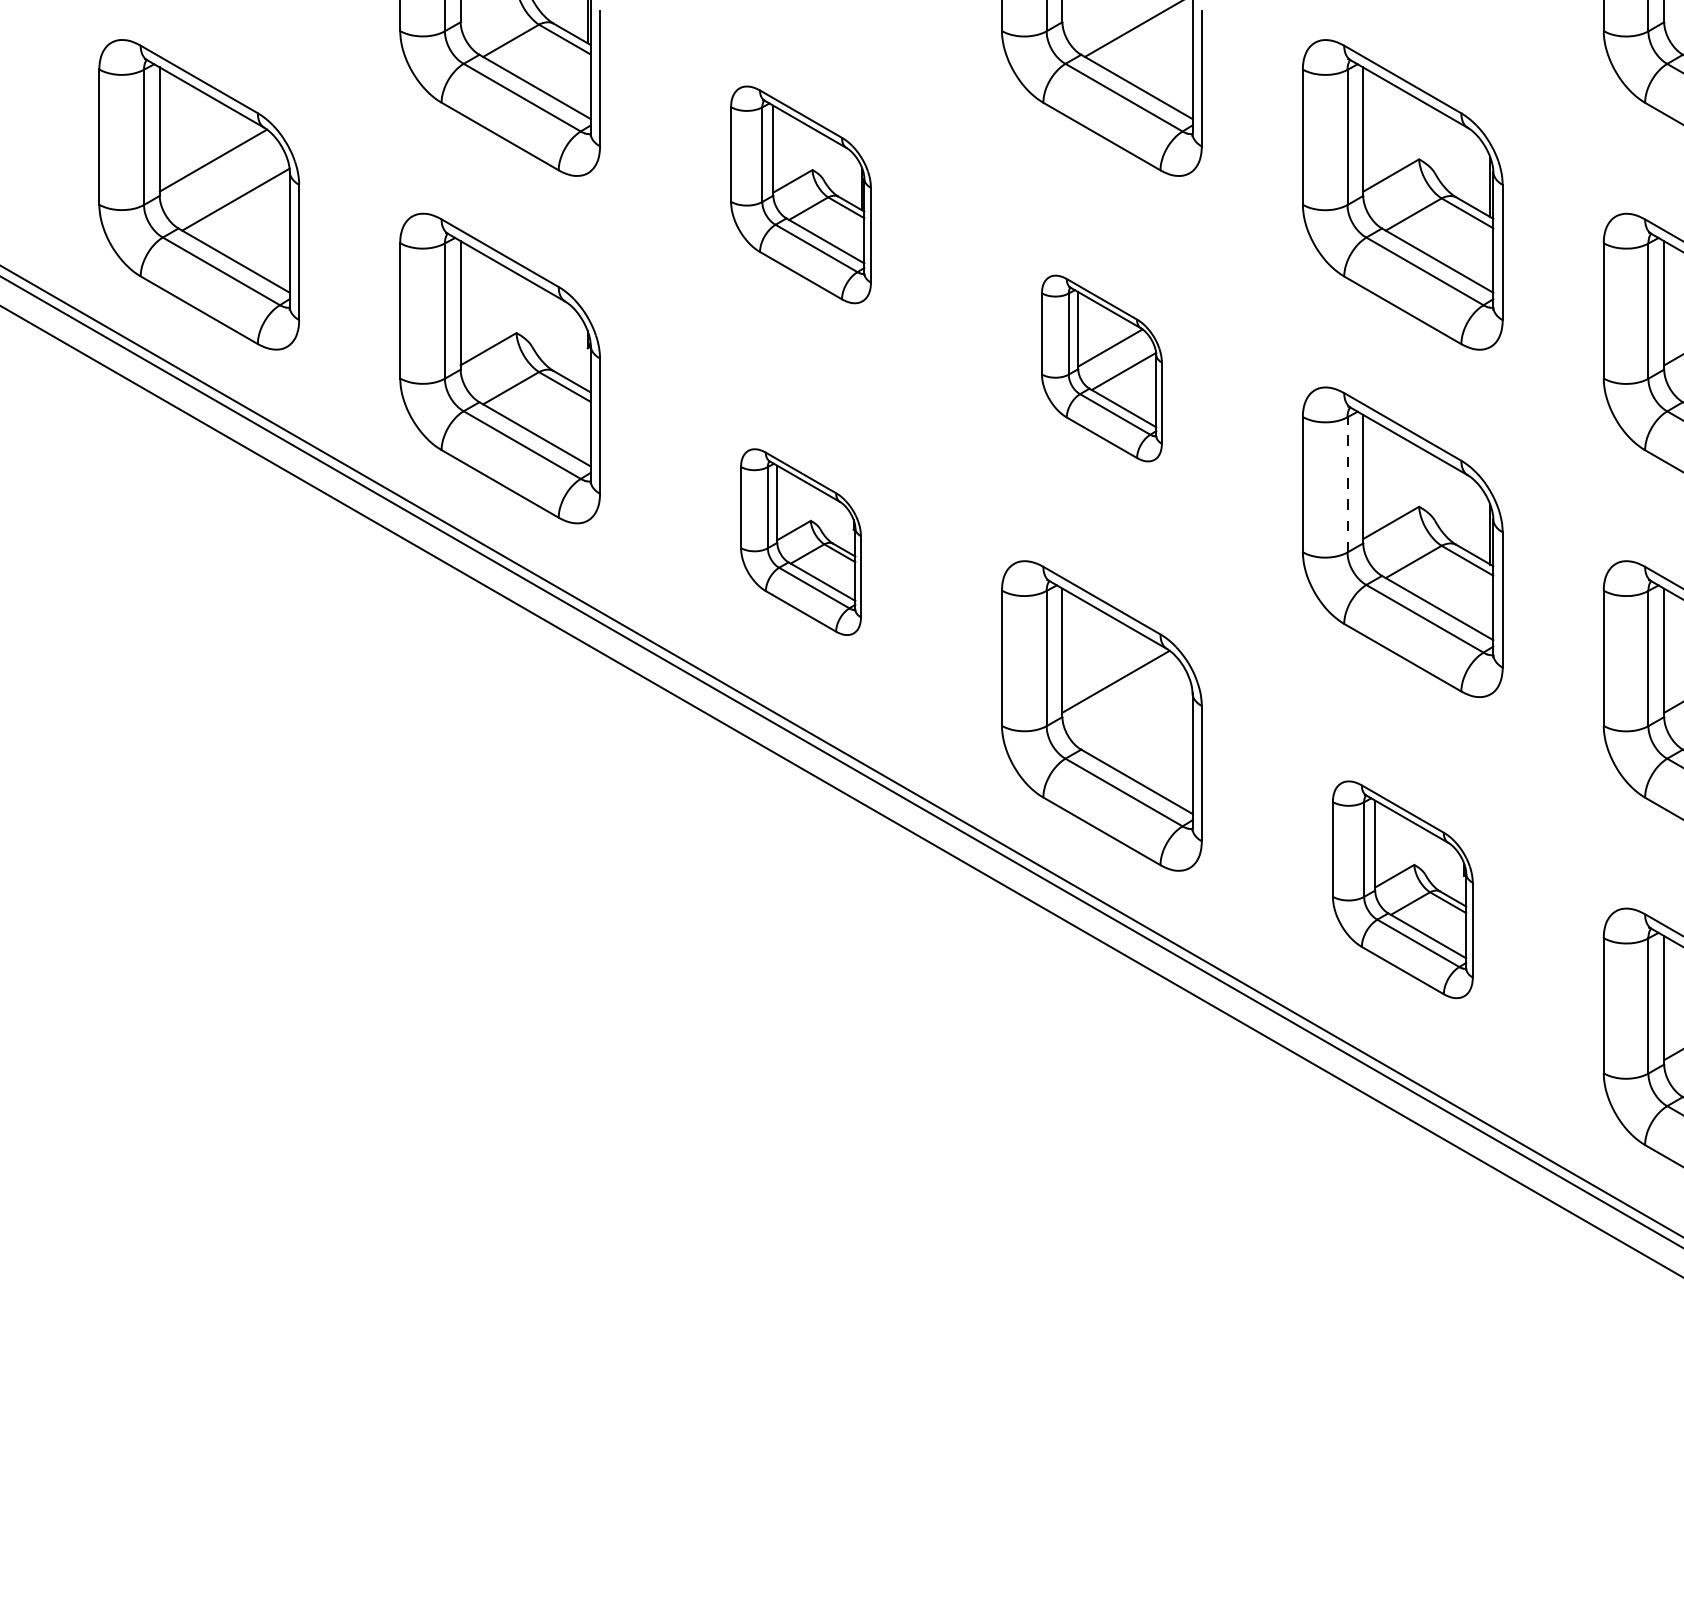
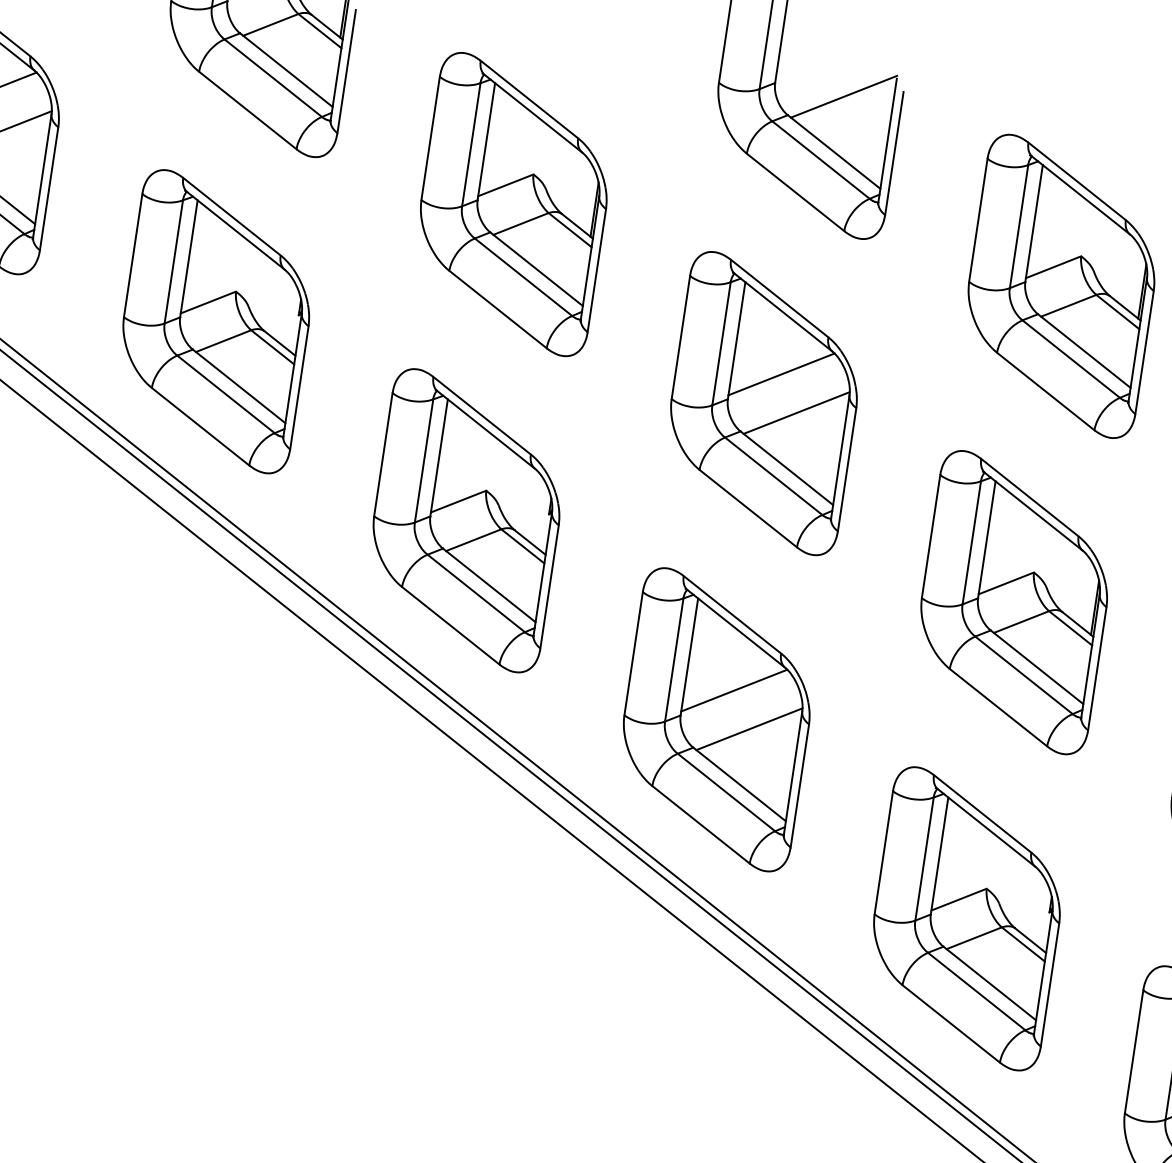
part: (800, 194) -> (513, 204), size x1.43
part: (1101, 368) -> (763, 403), size x1.67
line: (1347, 484) -> (971, 542), dashed -> solid
part: (800, 541) -> (466, 519), size x1.67
line: (1138, 720) -> (749, 728), added
part: (1402, 889) -> (966, 918), size x1.43

